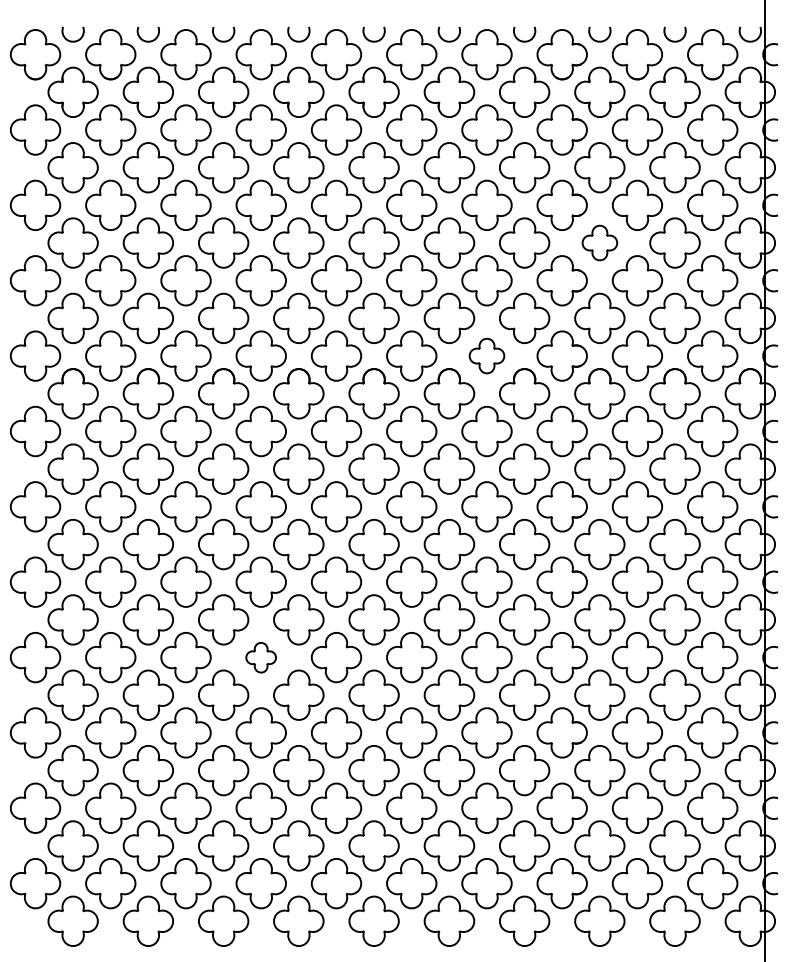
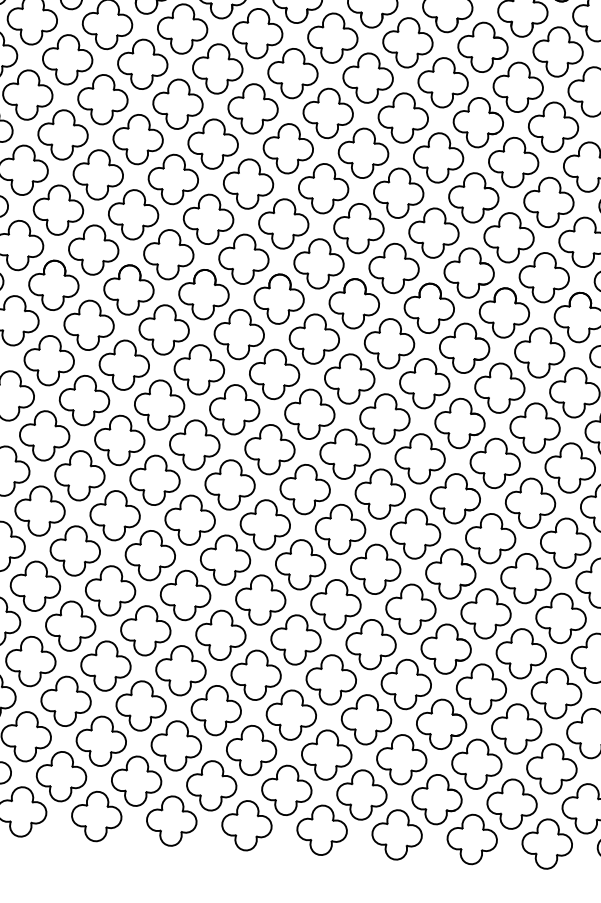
part: (599, 242) -> (513, 161), size x1.43
part: (486, 355) -> (393, 267), size x1.43
part: (260, 657) -> (149, 555), size x1.67

